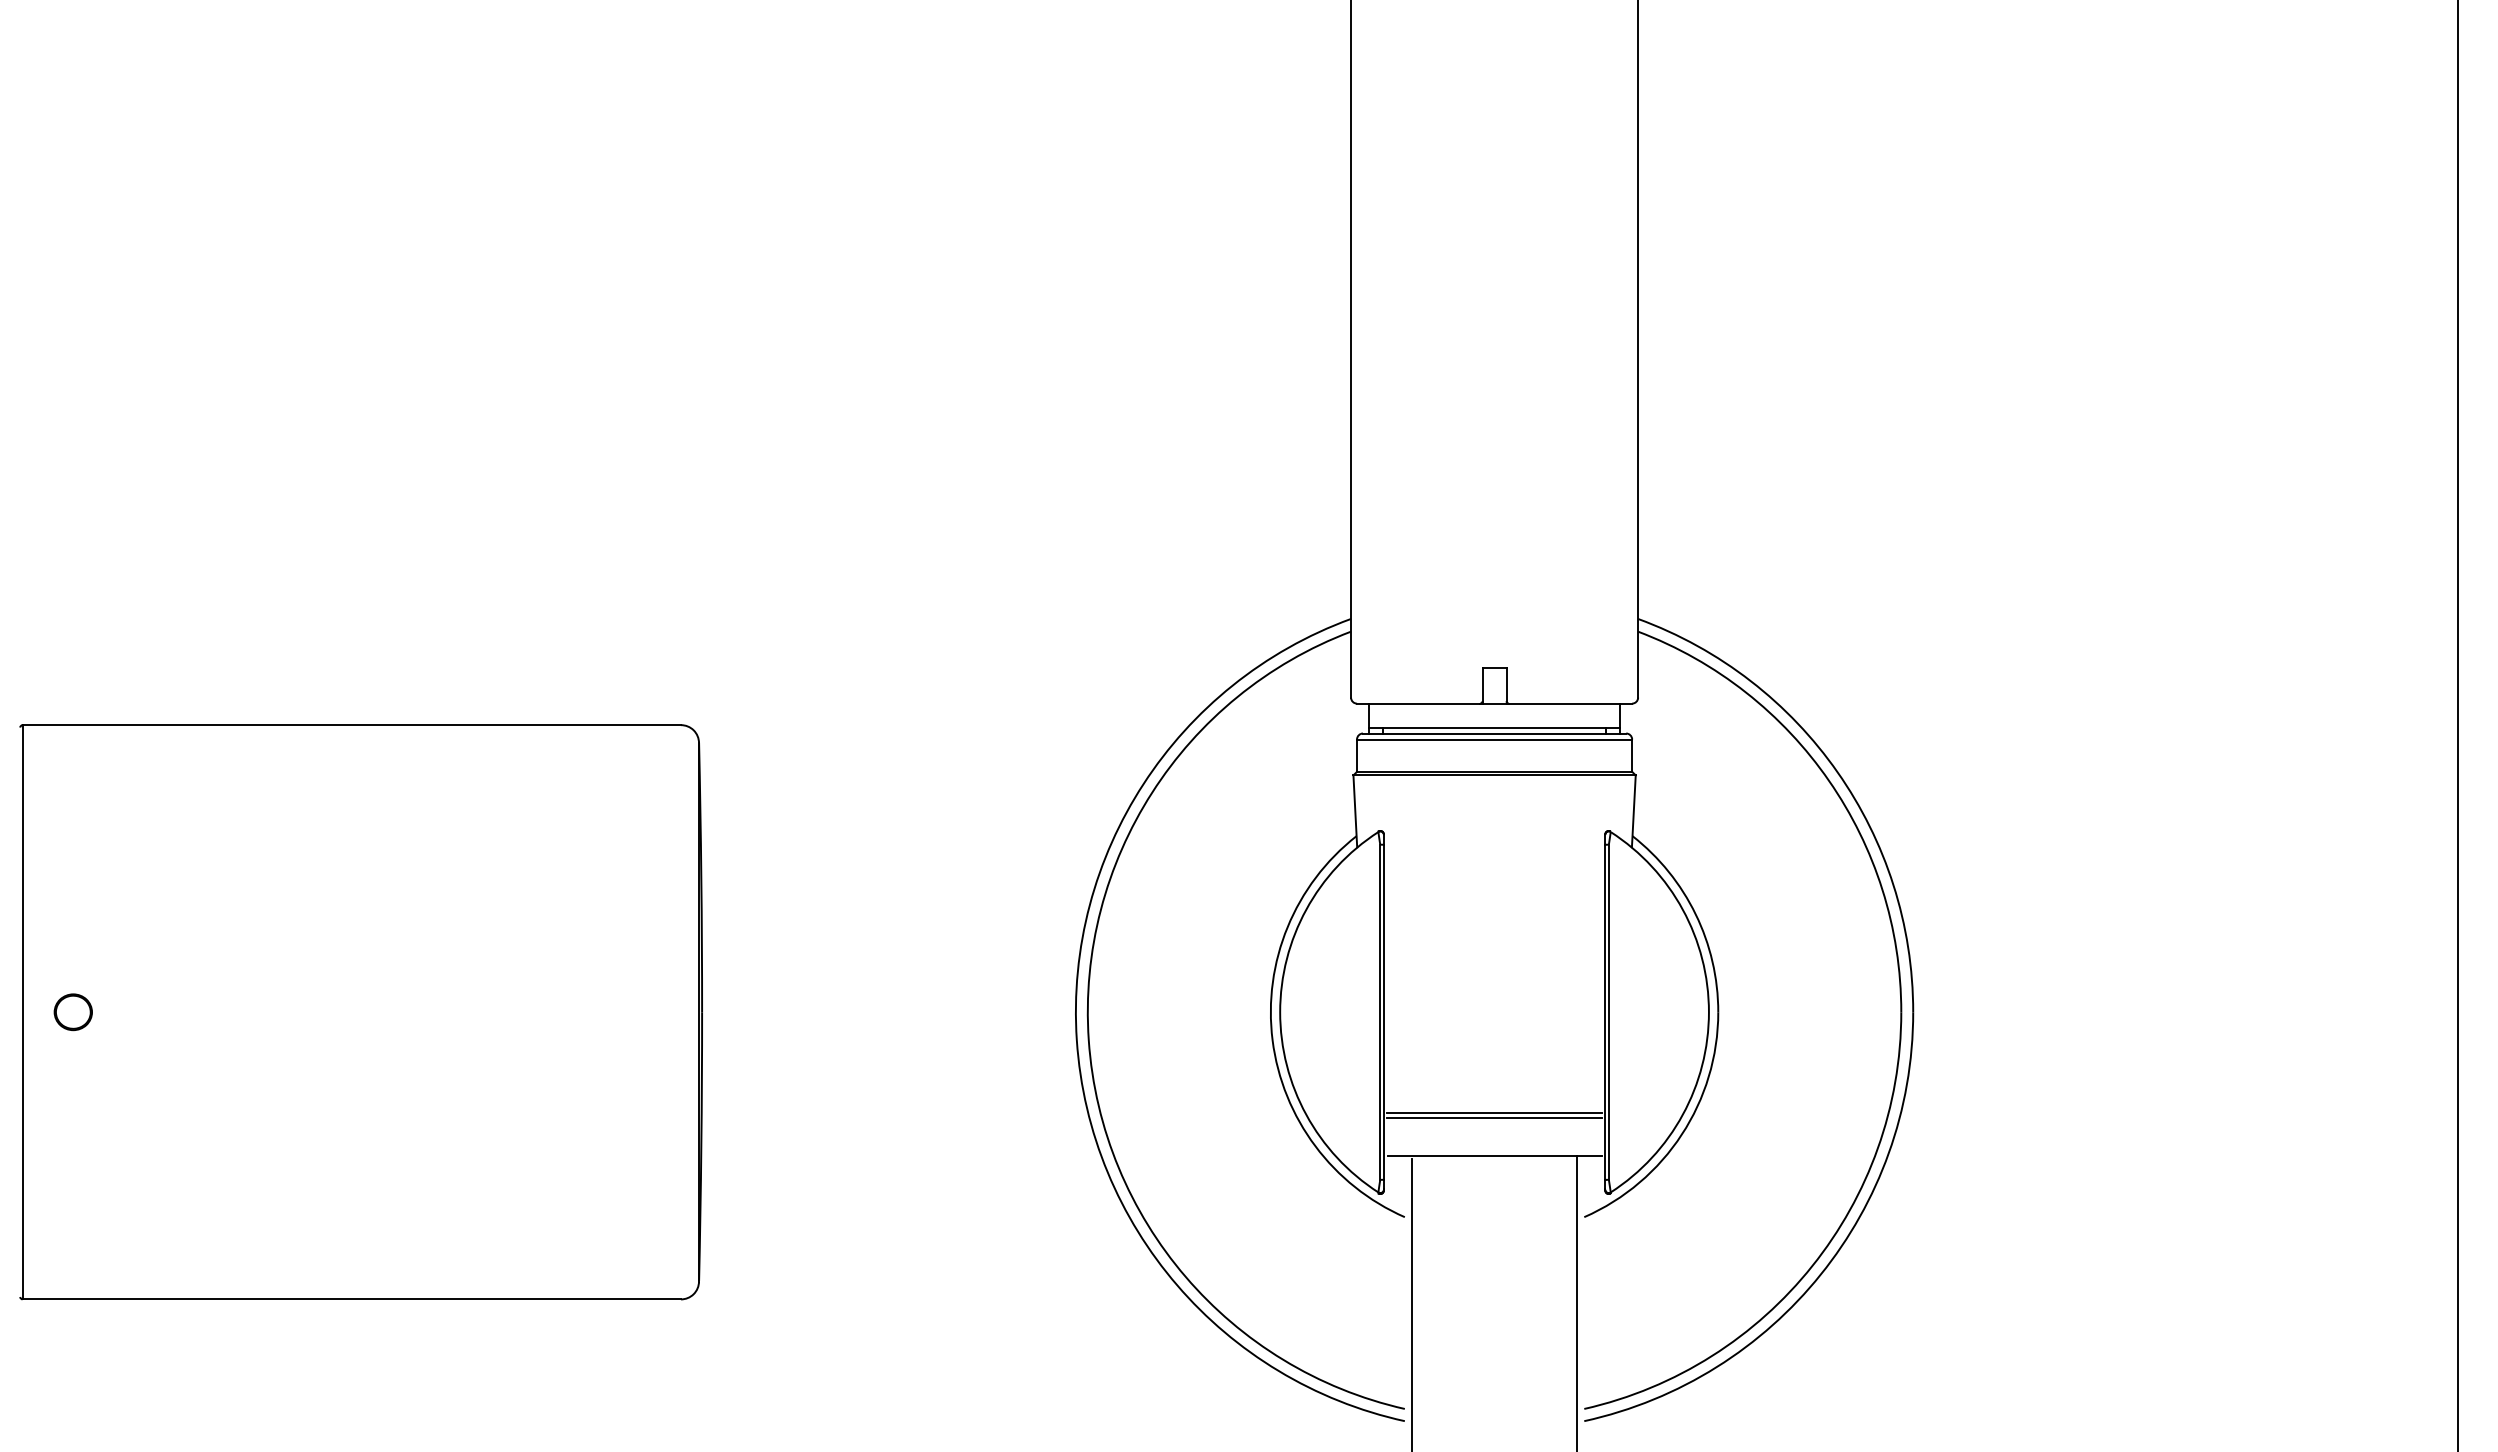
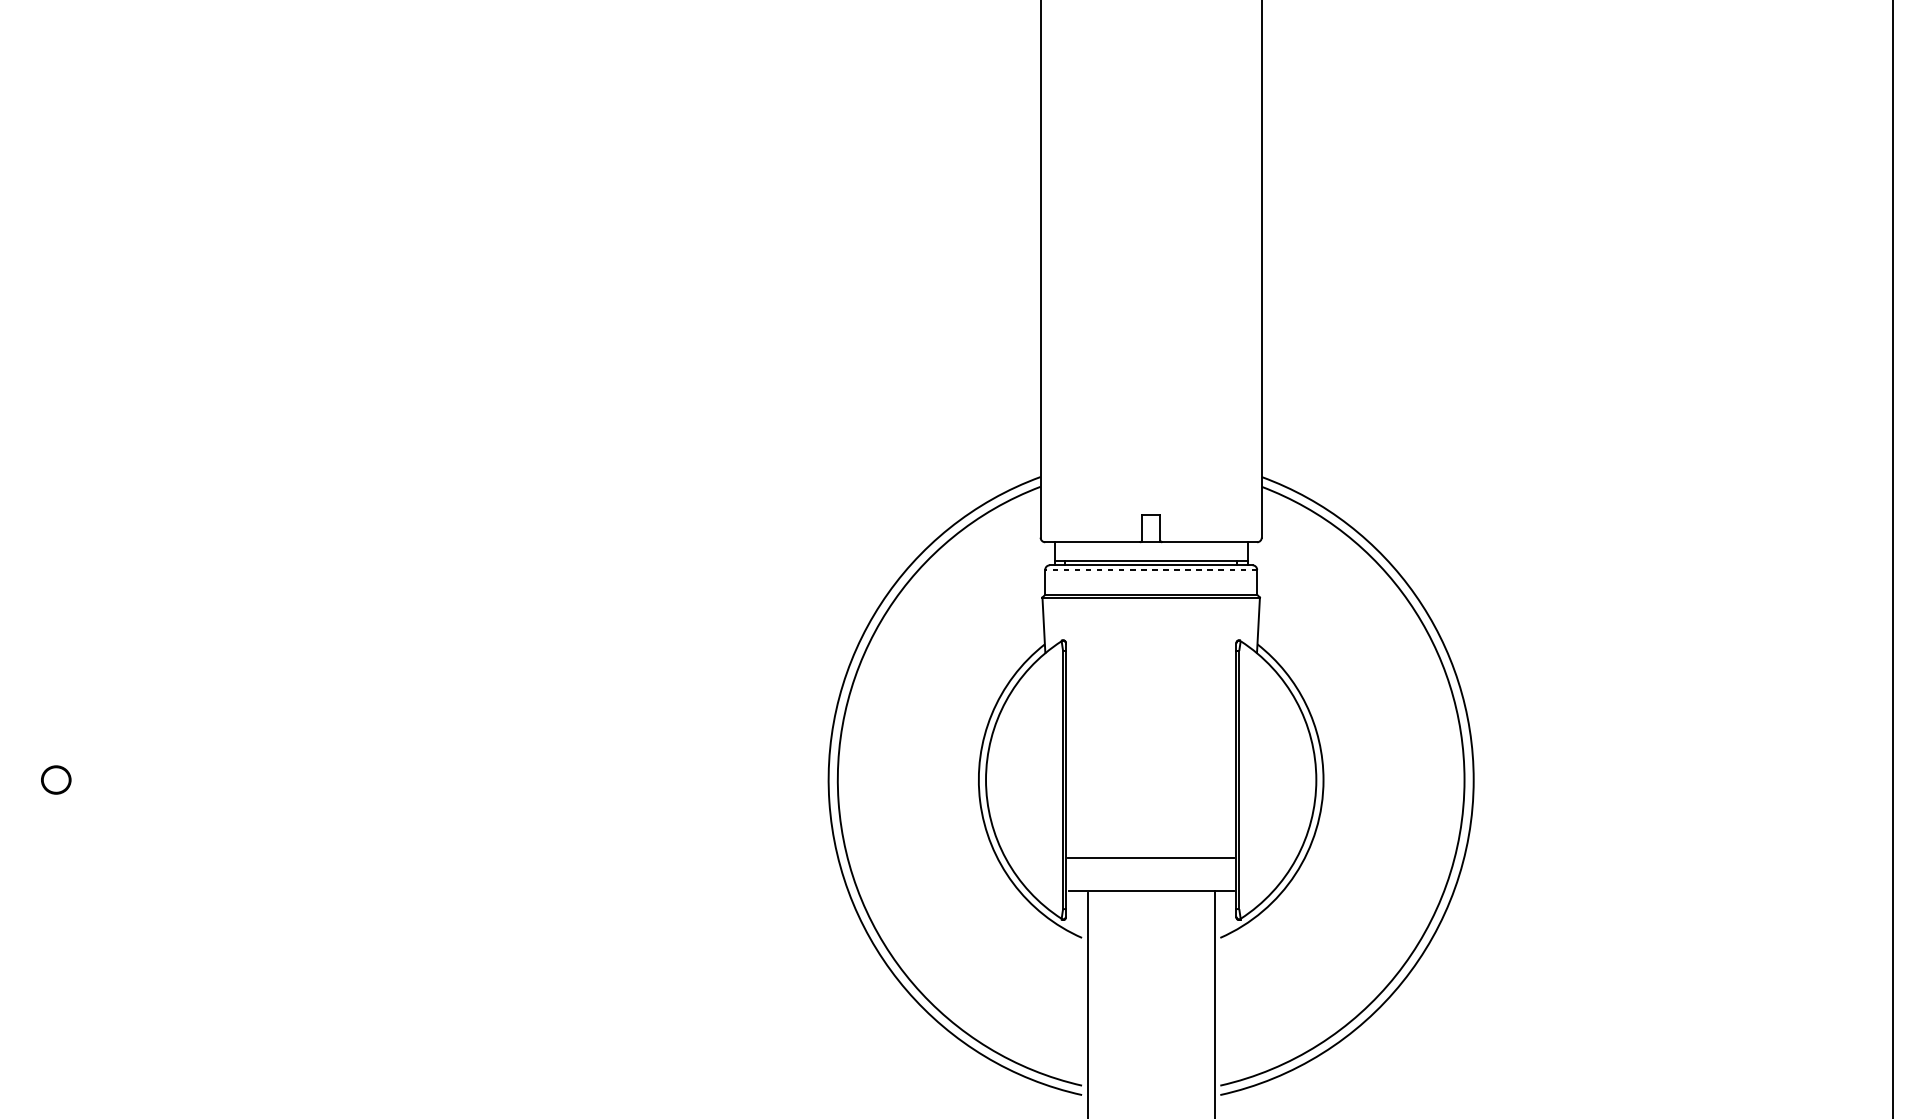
line: (1494, 739) -> (1151, 569), solid -> dashed
part: (360, 1012) -> (277, 780), removed
line: (1494, 1117) -> (1151, 861), removed

